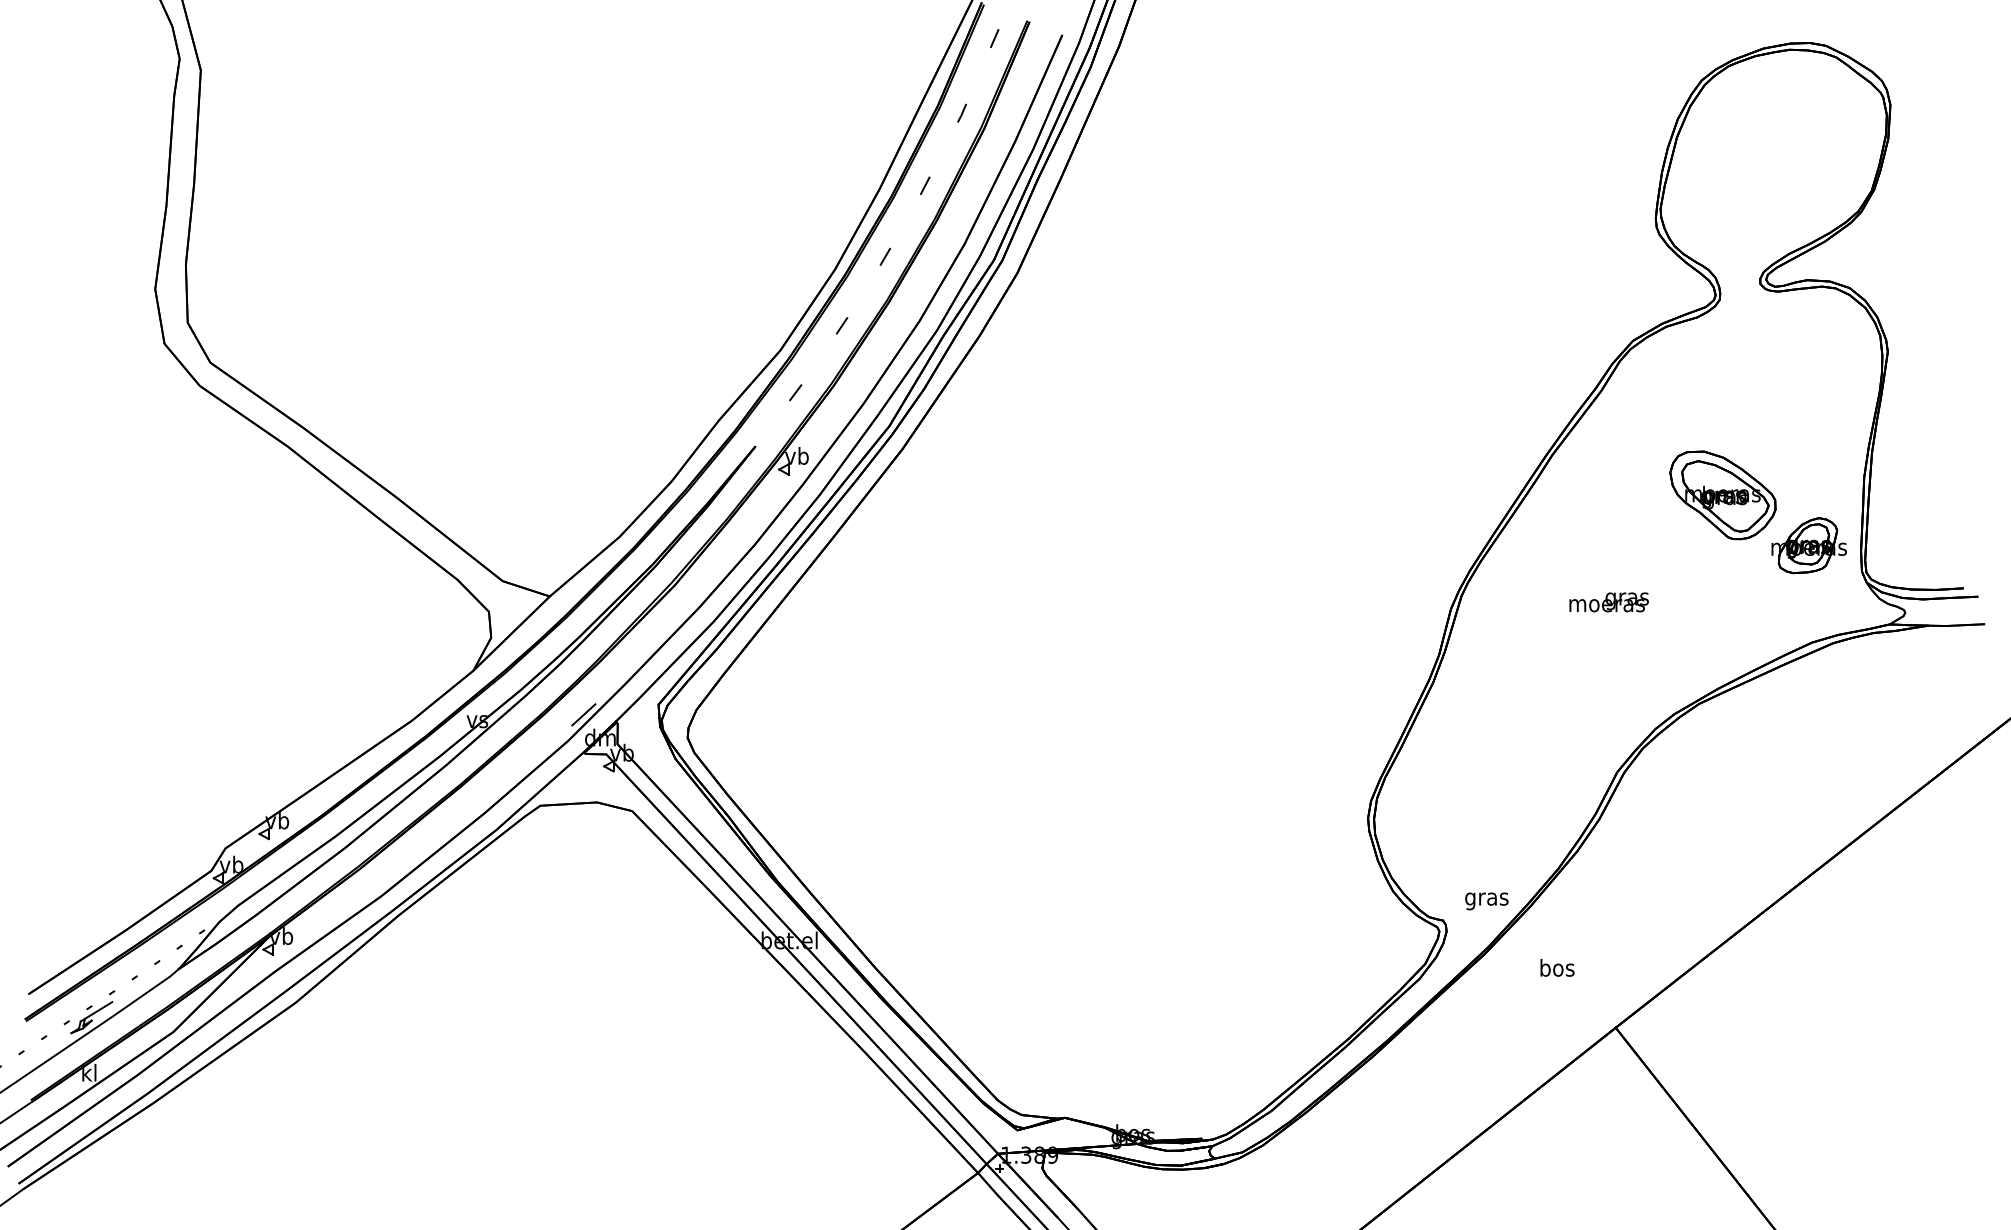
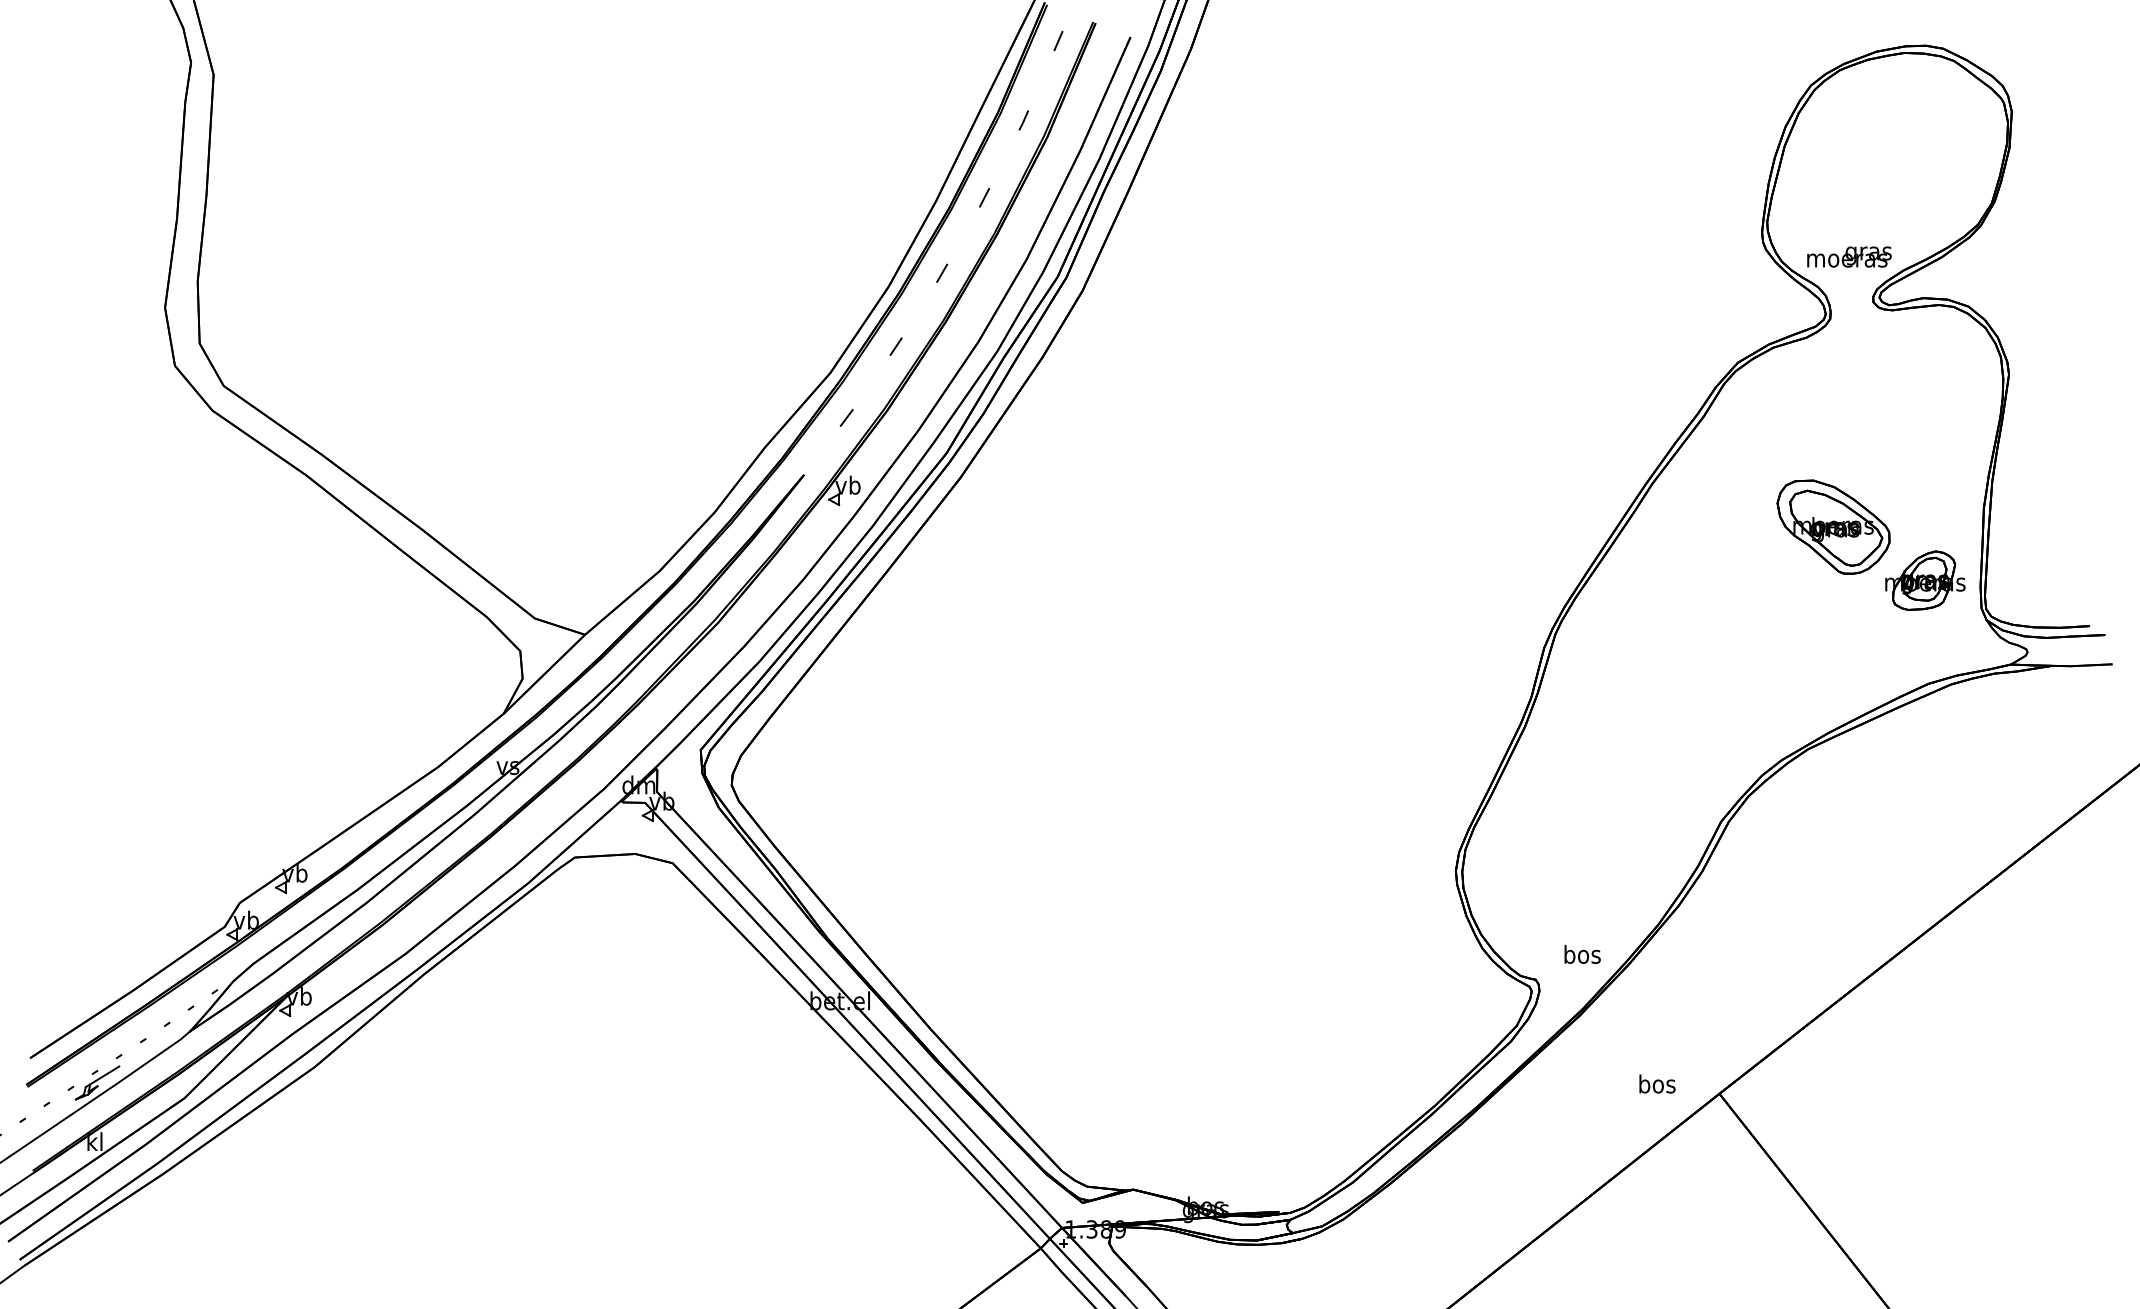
text: (1609, 601) -> (1849, 256), moved
line: (583, 714) -> (620, 760), removed
text: (1487, 898) -> (1582, 956), gras -> bos
text: (1557, 967) -> (1657, 1083), moved

